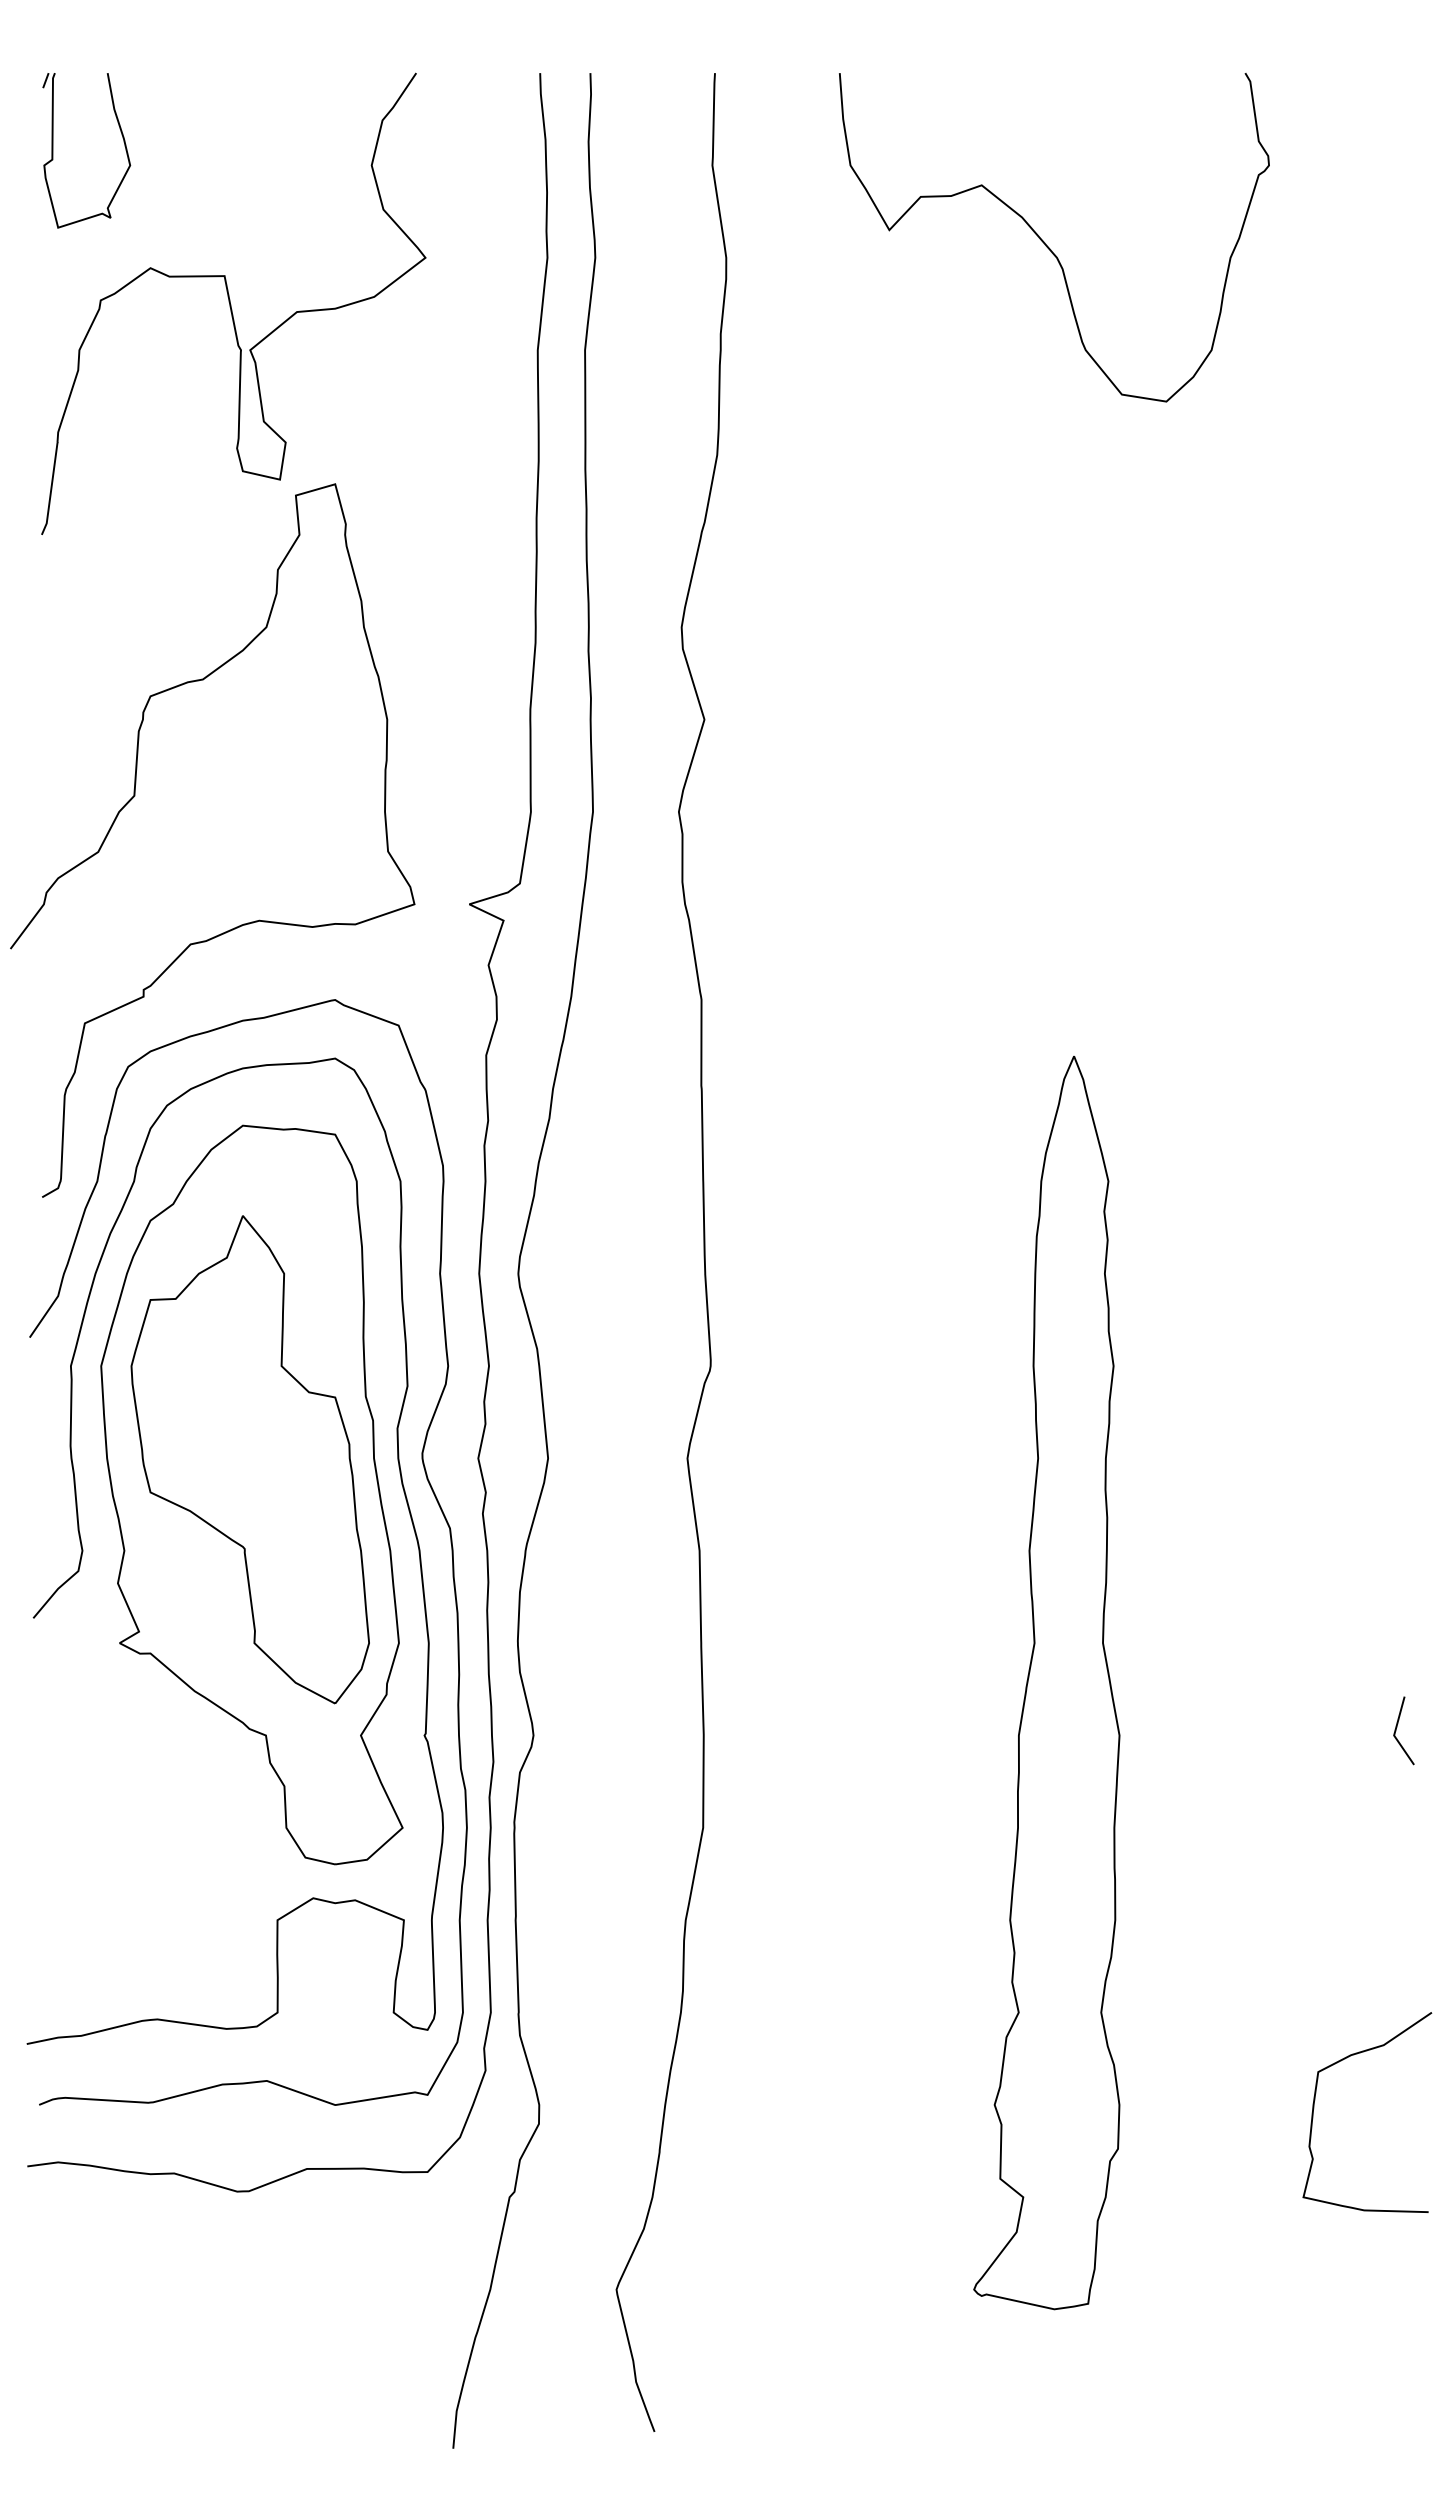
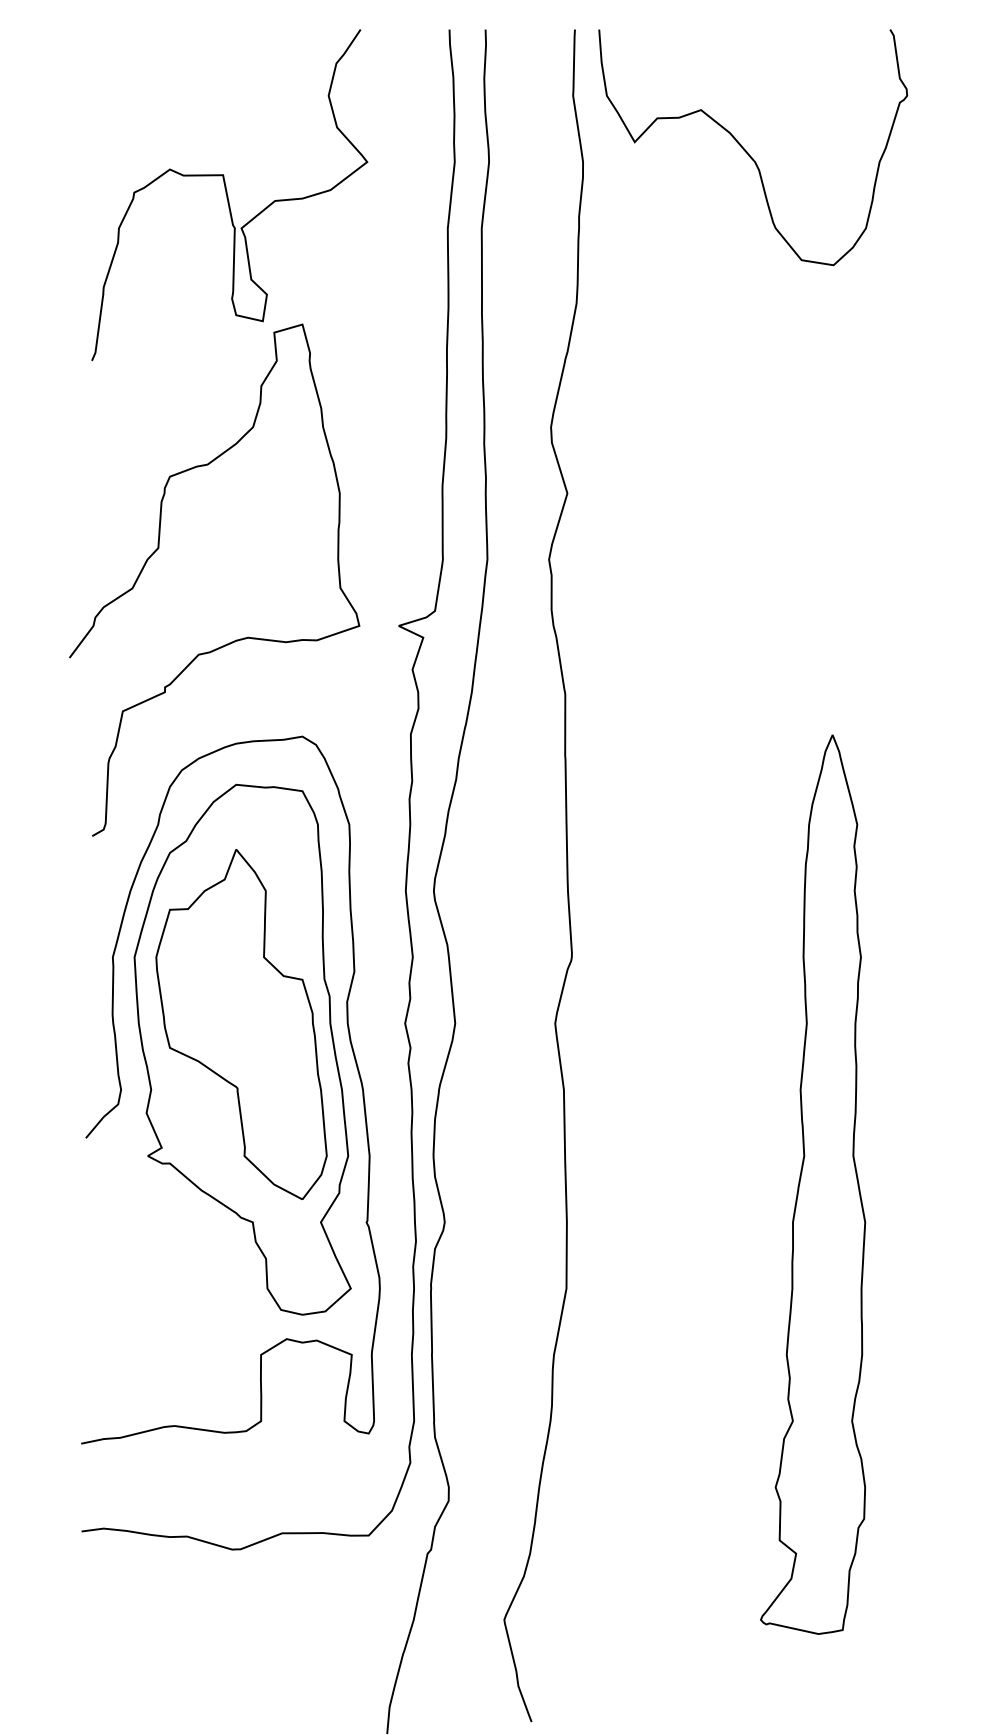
part: (53, 150) -> (100, 85), removed
curve: (1045, 242) -> (746, 151), moved
curve: (426, 1479) -> (367, 1038), removed

